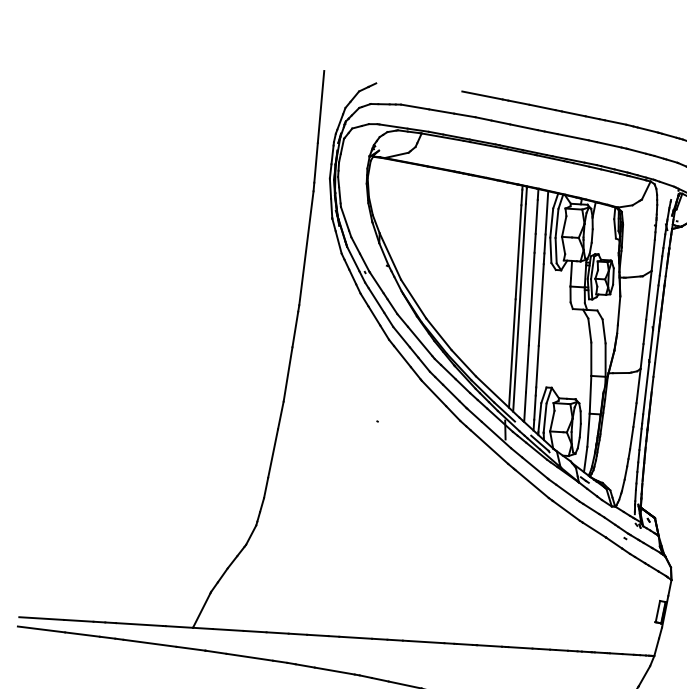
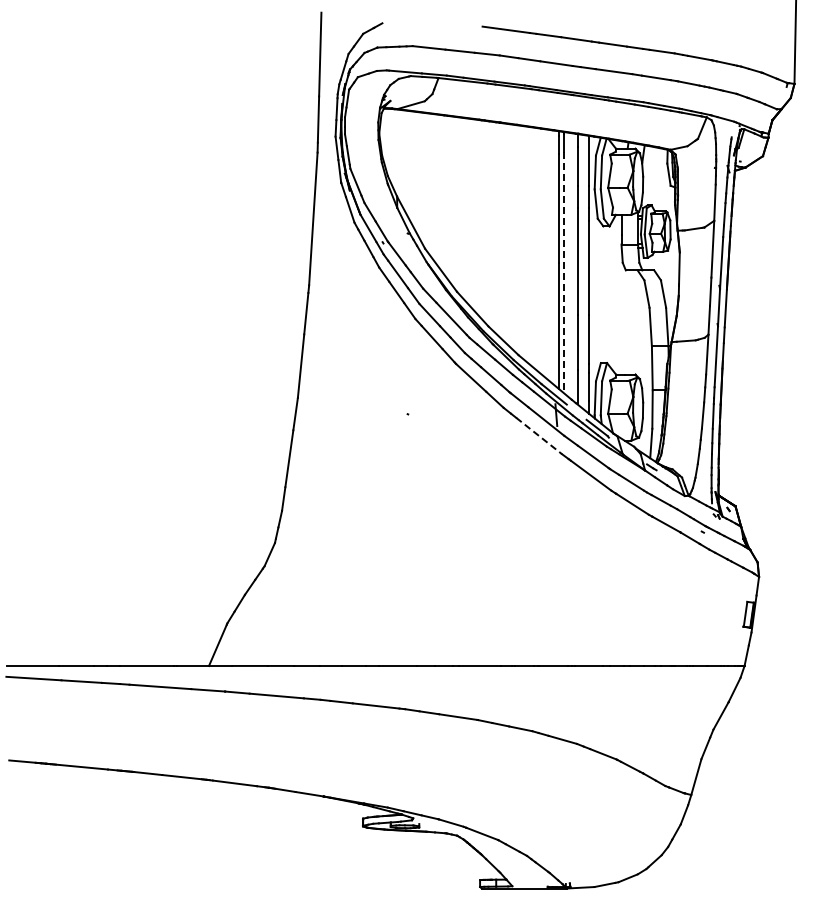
line: (519, 307) -> (564, 272), solid -> dashed
line: (489, 447) -> (539, 436), solid -> dashed

